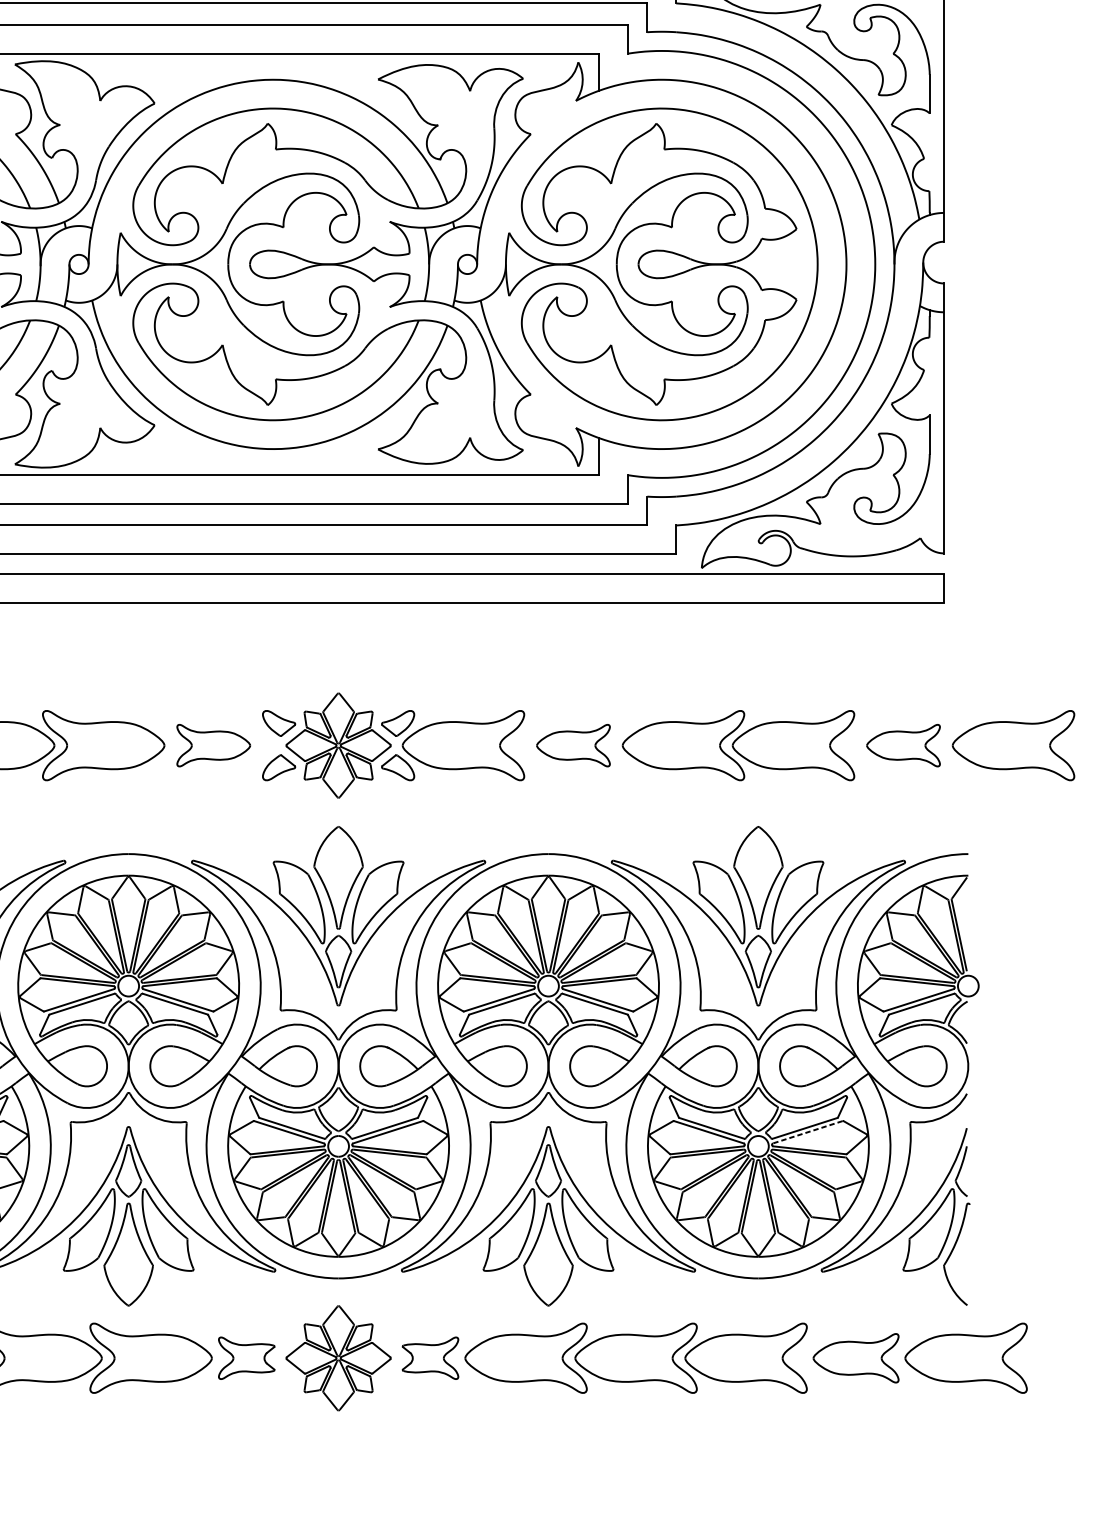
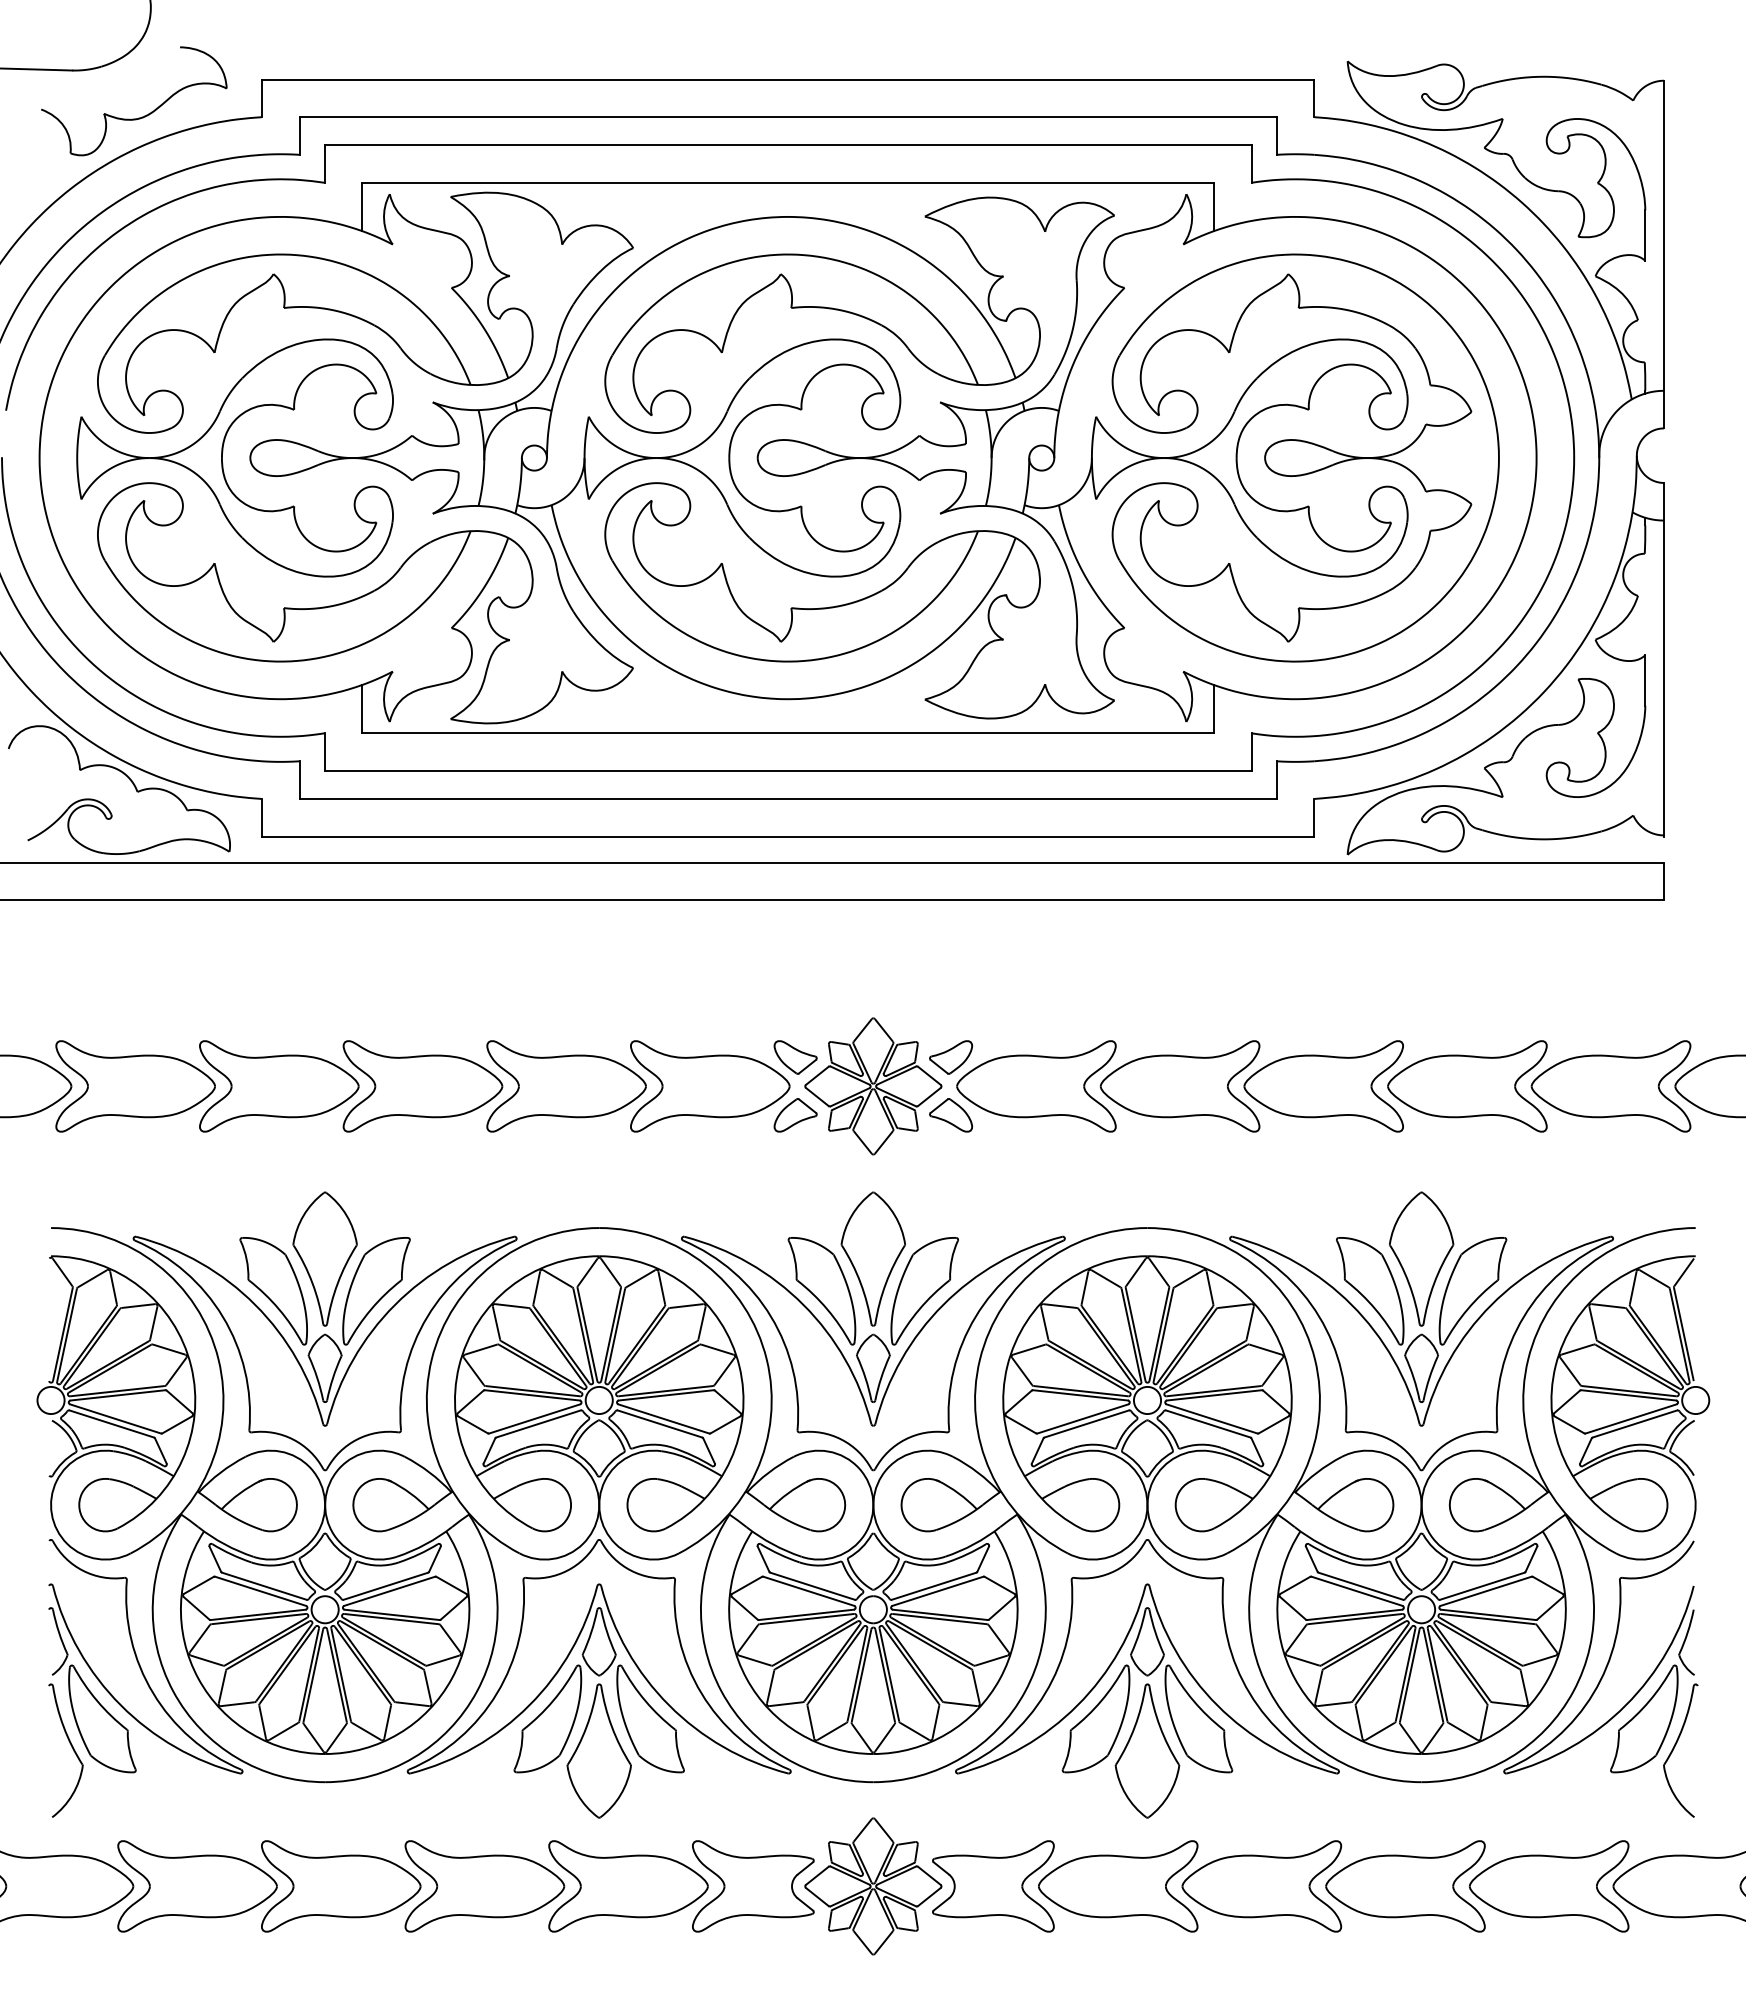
part: (213, 745) -> (710, 1086), size x1.67
part: (573, 745) -> (1179, 1086), size x1.67
part: (903, 745) -> (1610, 1086), size x1.67
line: (808, 1132) -> (1486, 1591), dashed -> solid
part: (246, 1358) -> (753, 1886), size x1.67
part: (430, 1358) -> (993, 1886), size x1.67
part: (855, 1358) -> (1548, 1886), size x1.43

